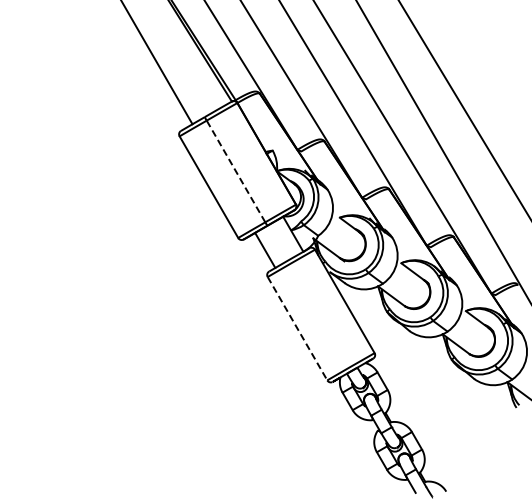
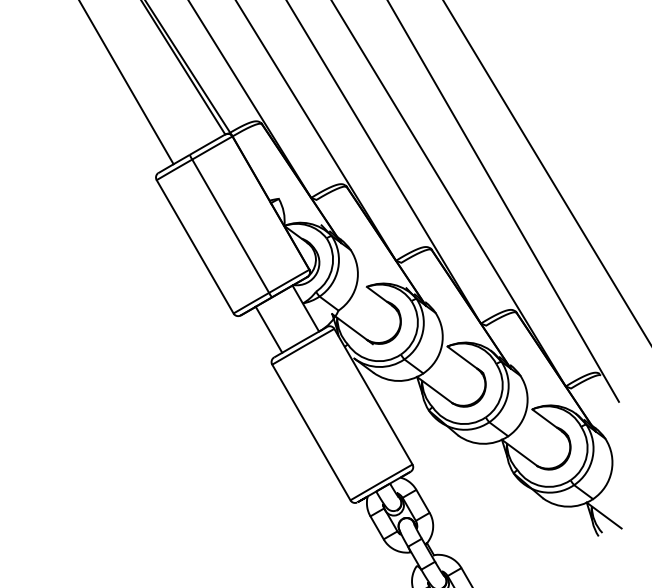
line: (236, 171) -> (231, 226), dashed -> solid
line: (297, 328) -> (311, 432), dashed -> solid

